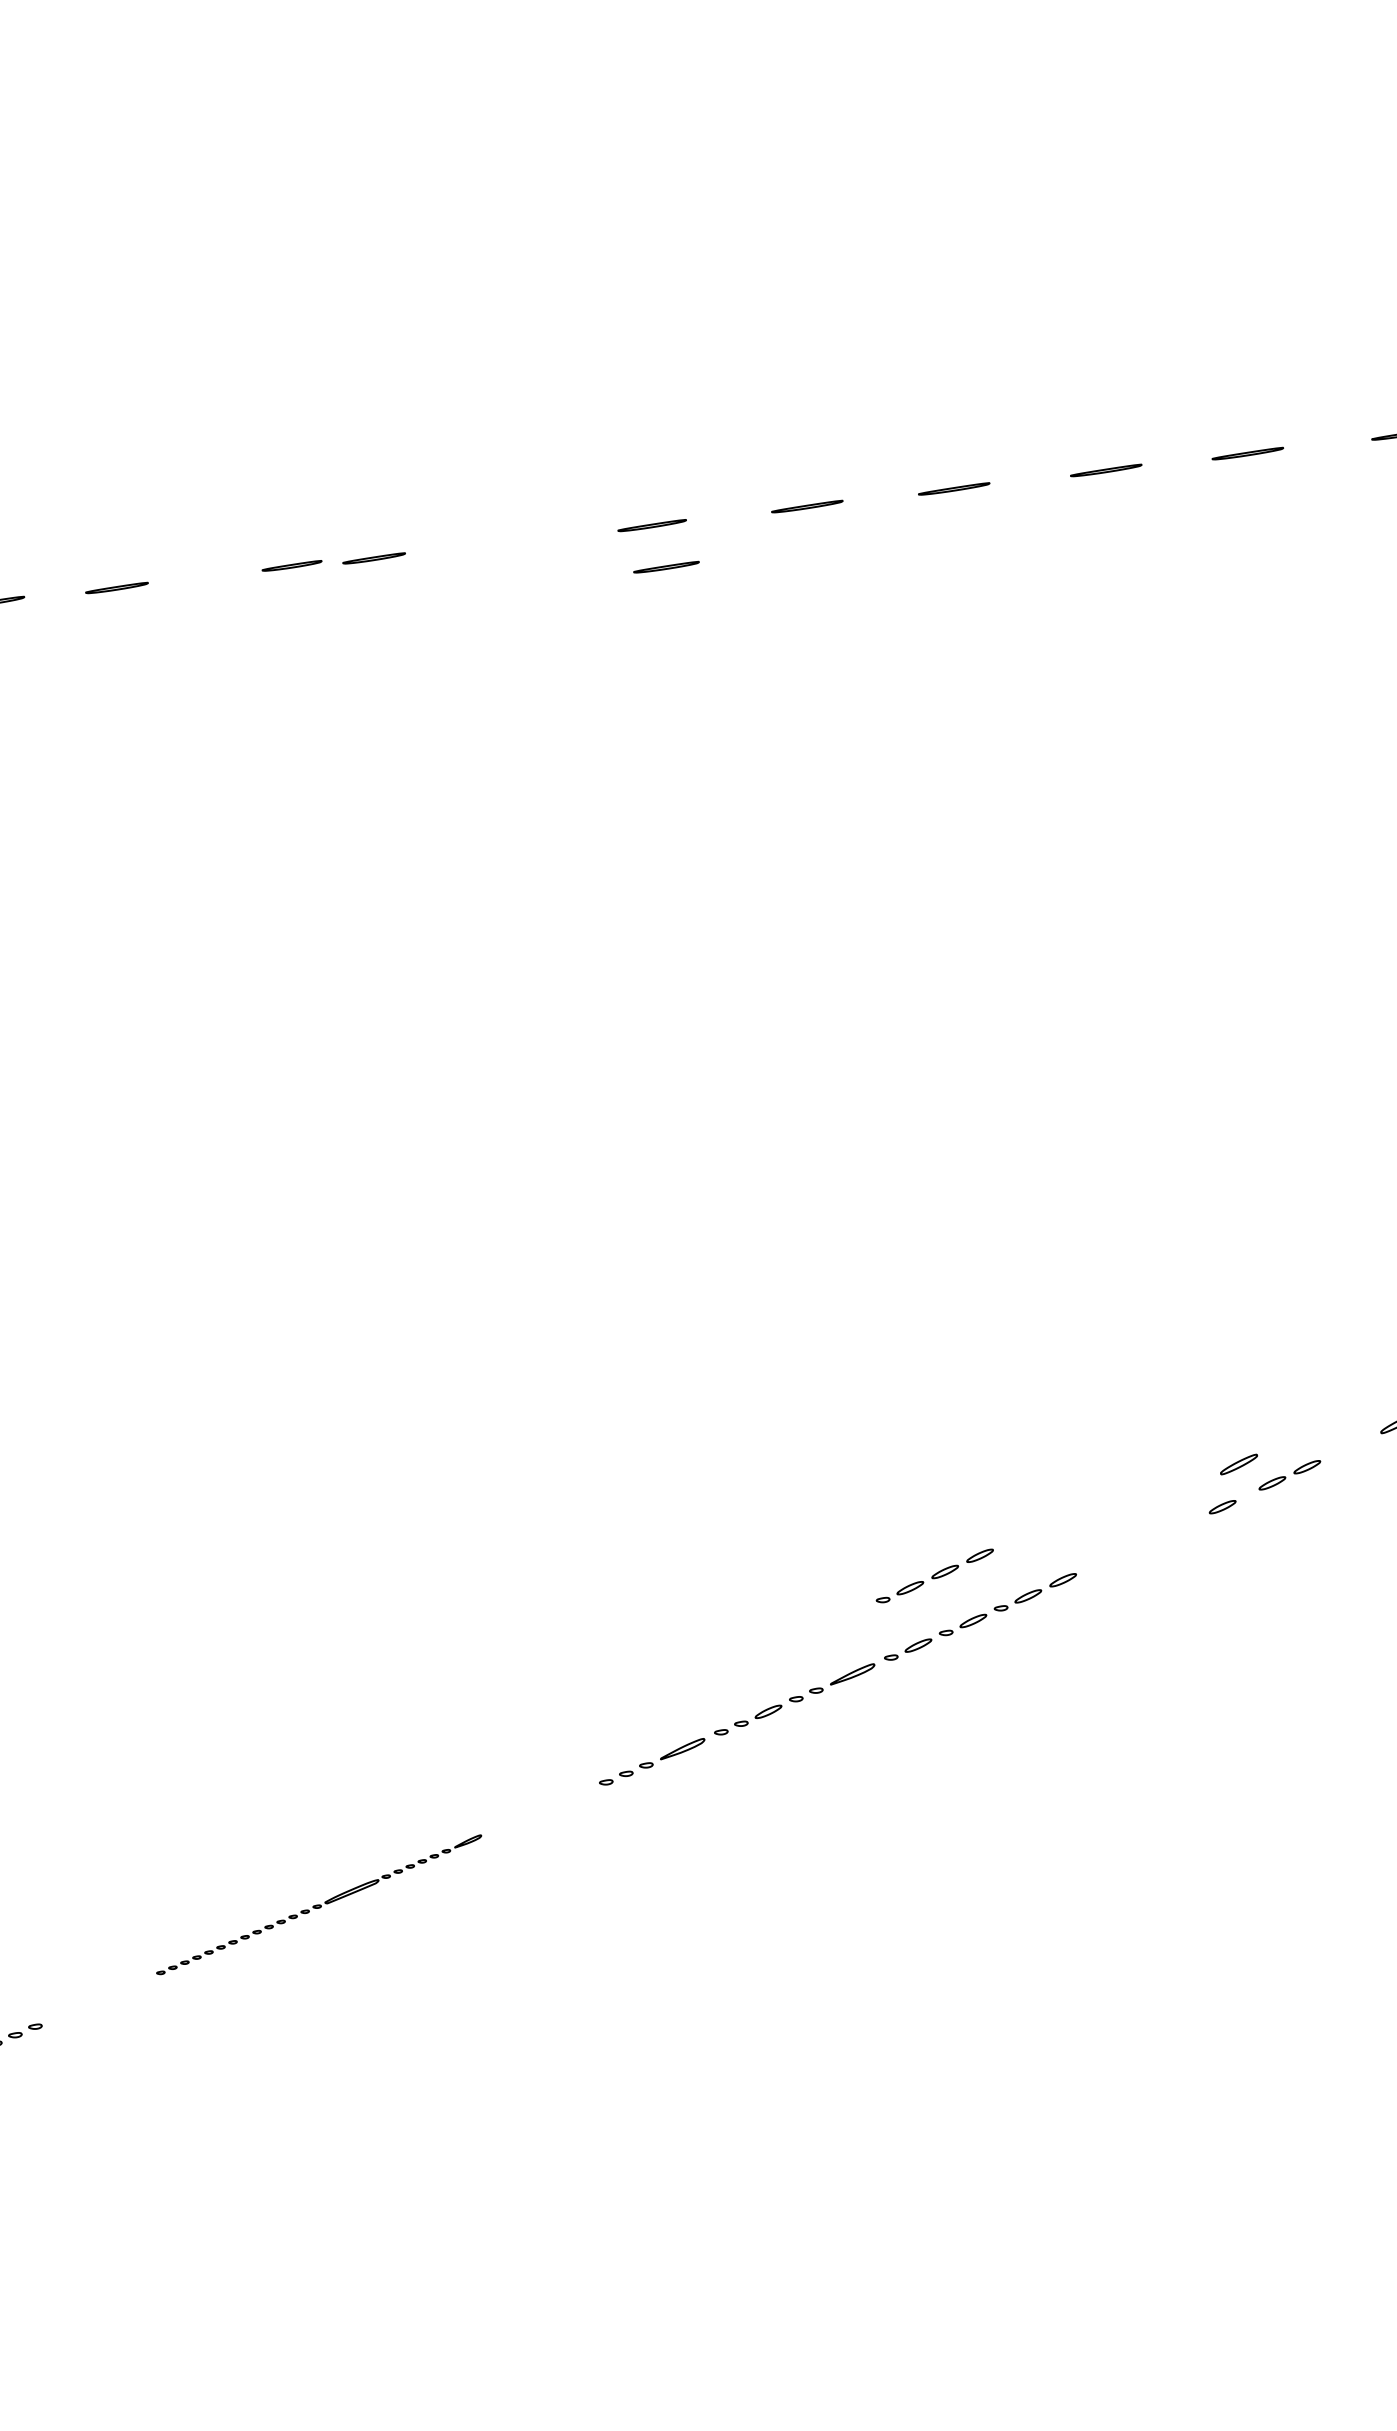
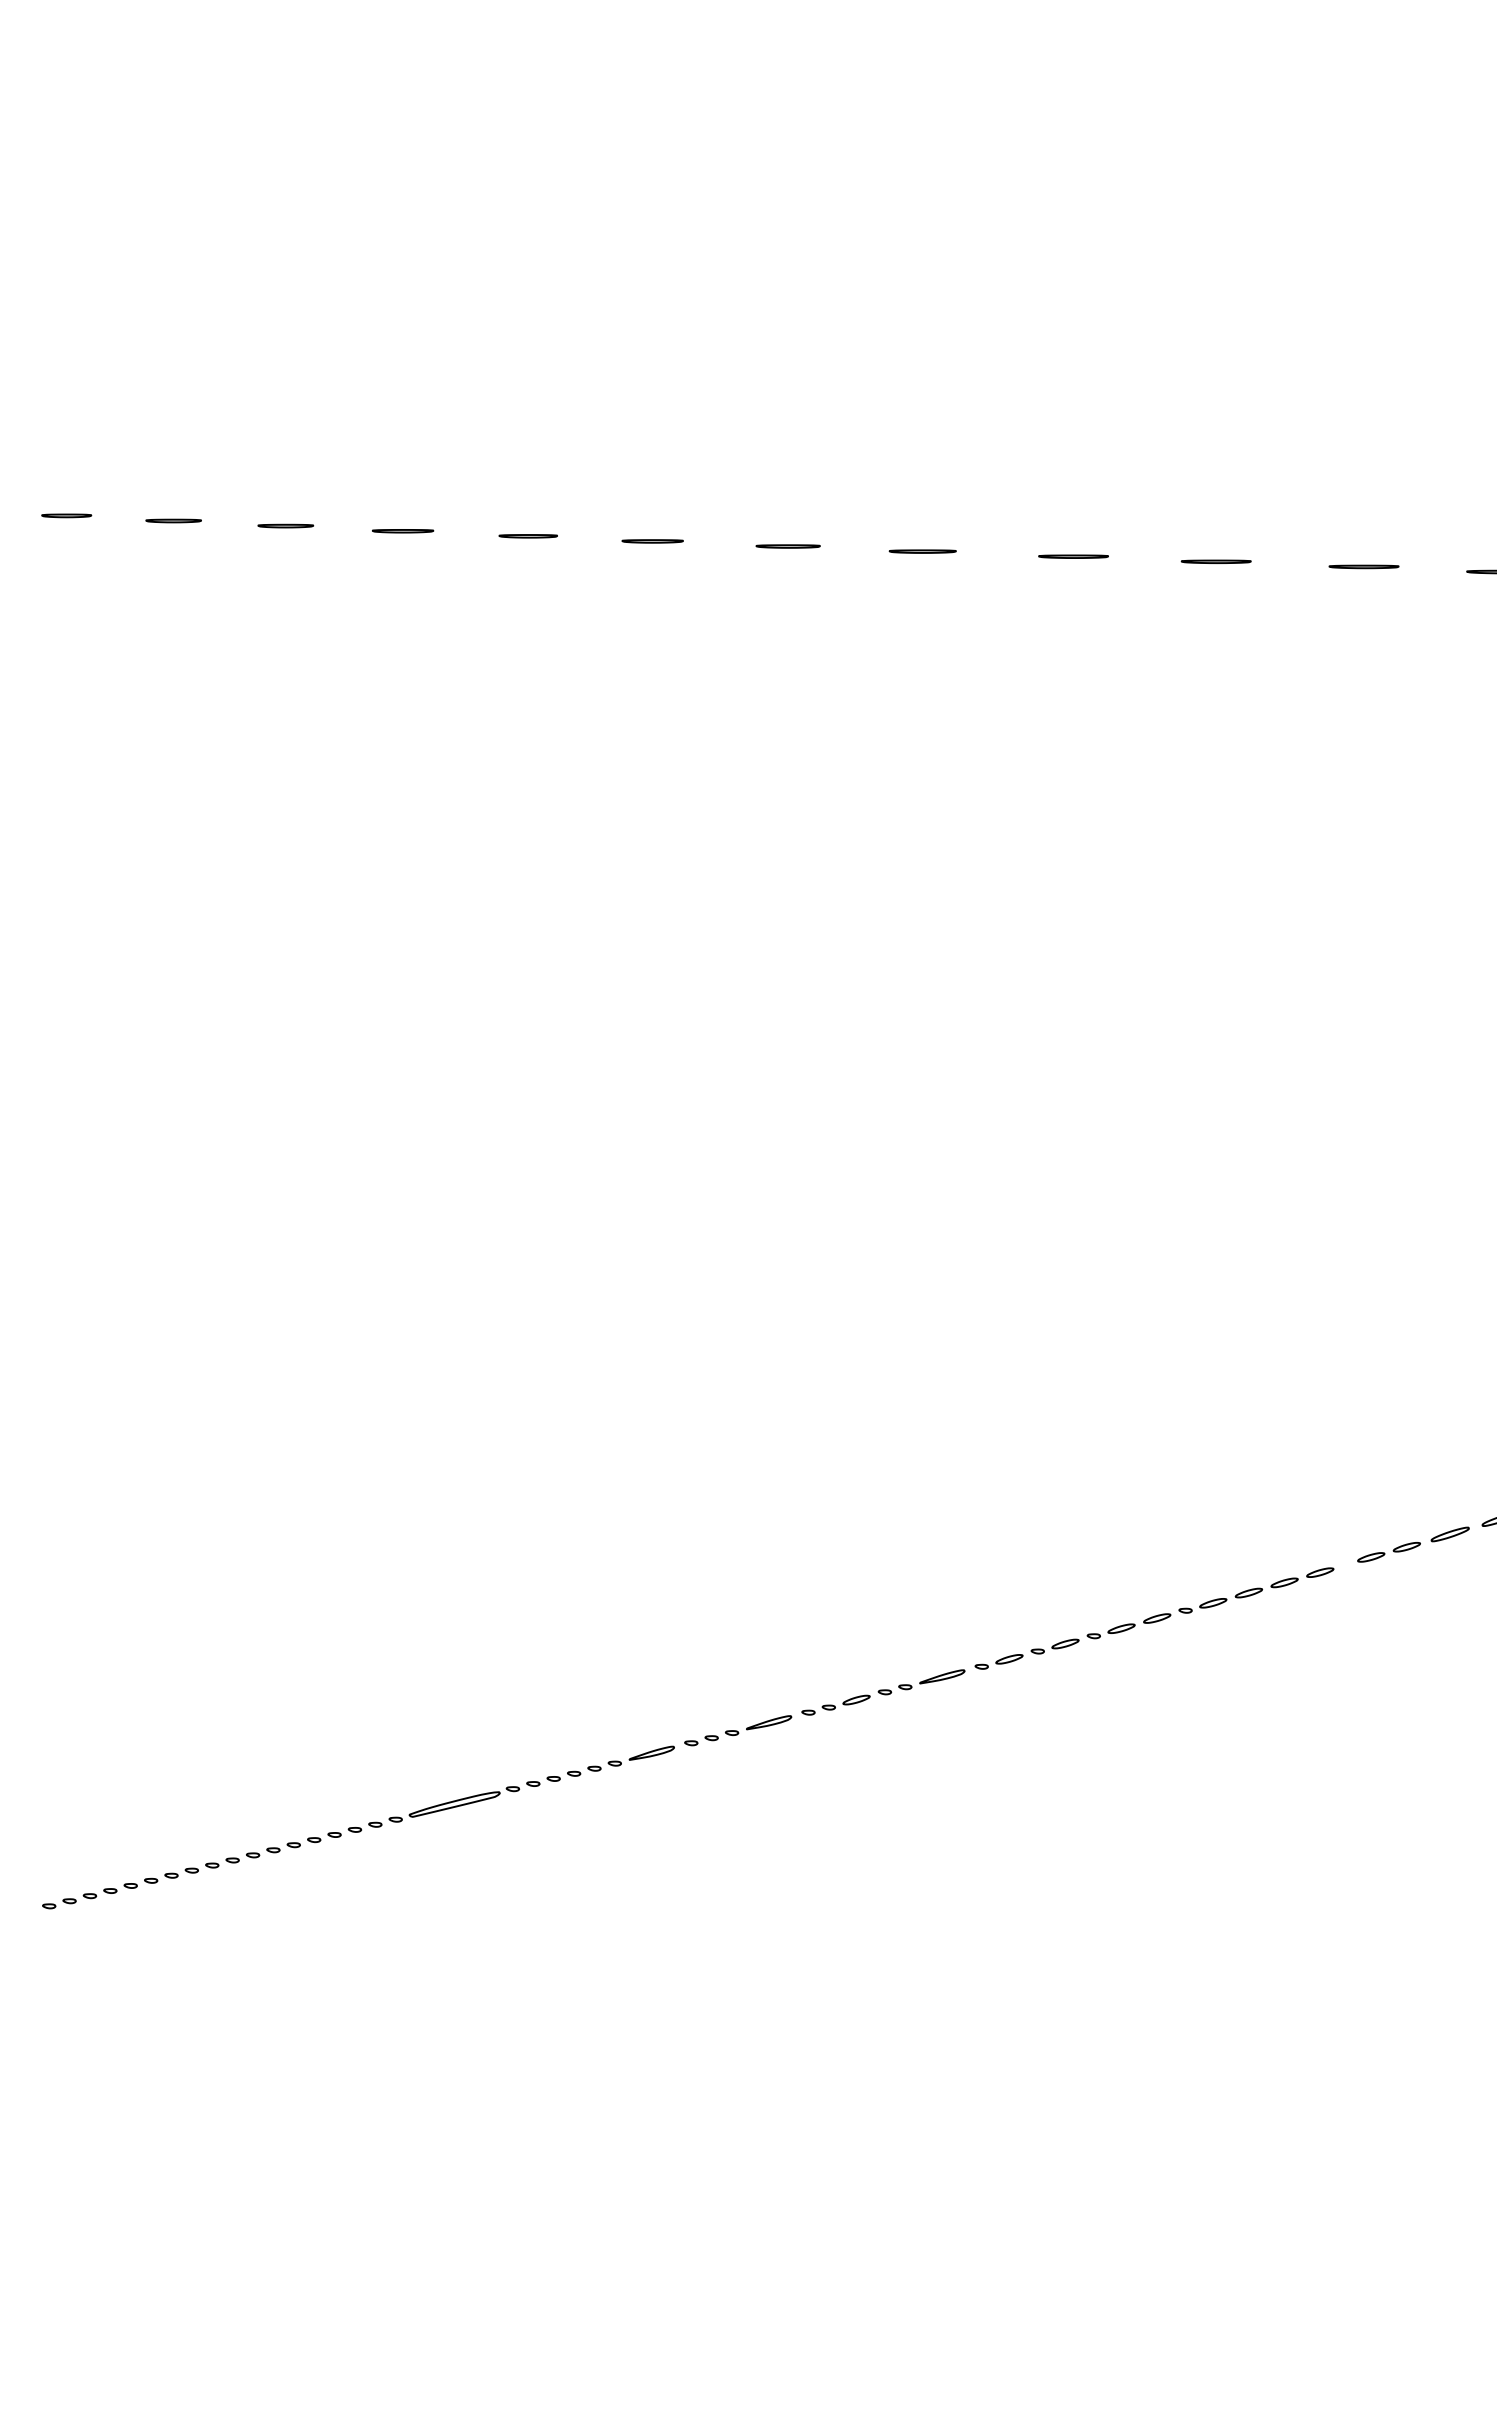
line: (291, 566) -> (527, 536), moved
line: (665, 567) -> (787, 546), moved
part: (1238, 1464) -> (1449, 1534), moved
part: (934, 1576) -> (1238, 1595), moved
part: (318, 1904) -> (398, 1816), size x1.67

